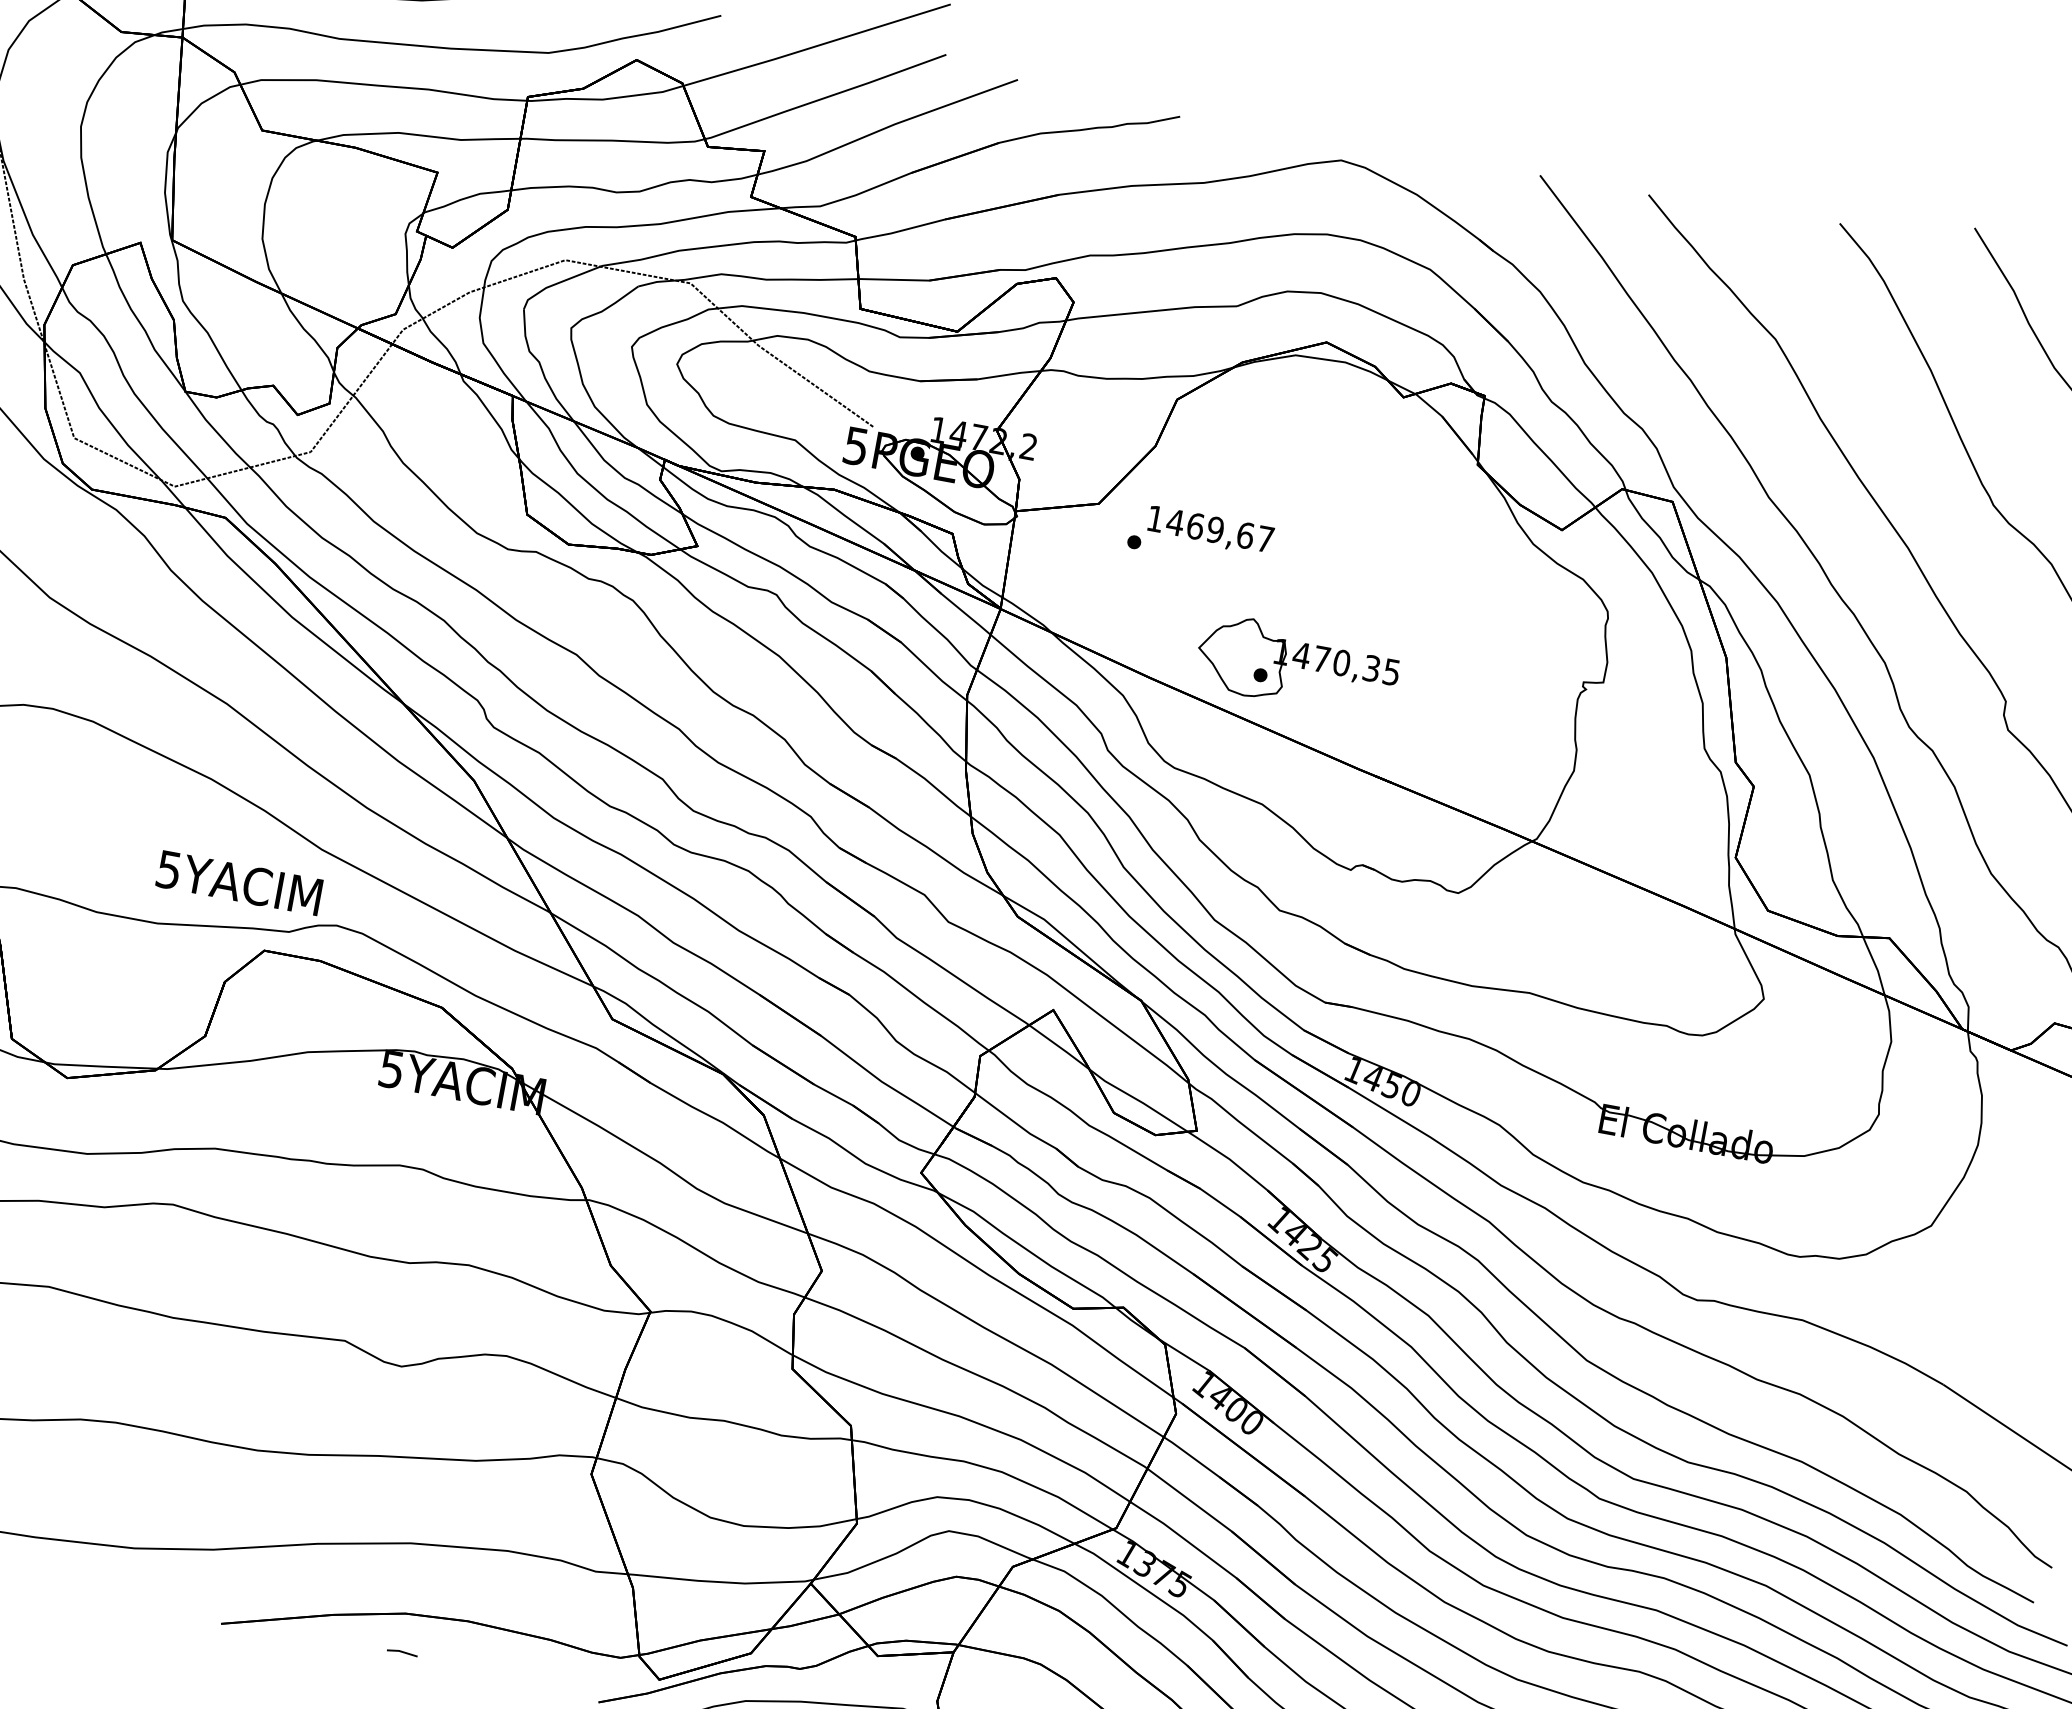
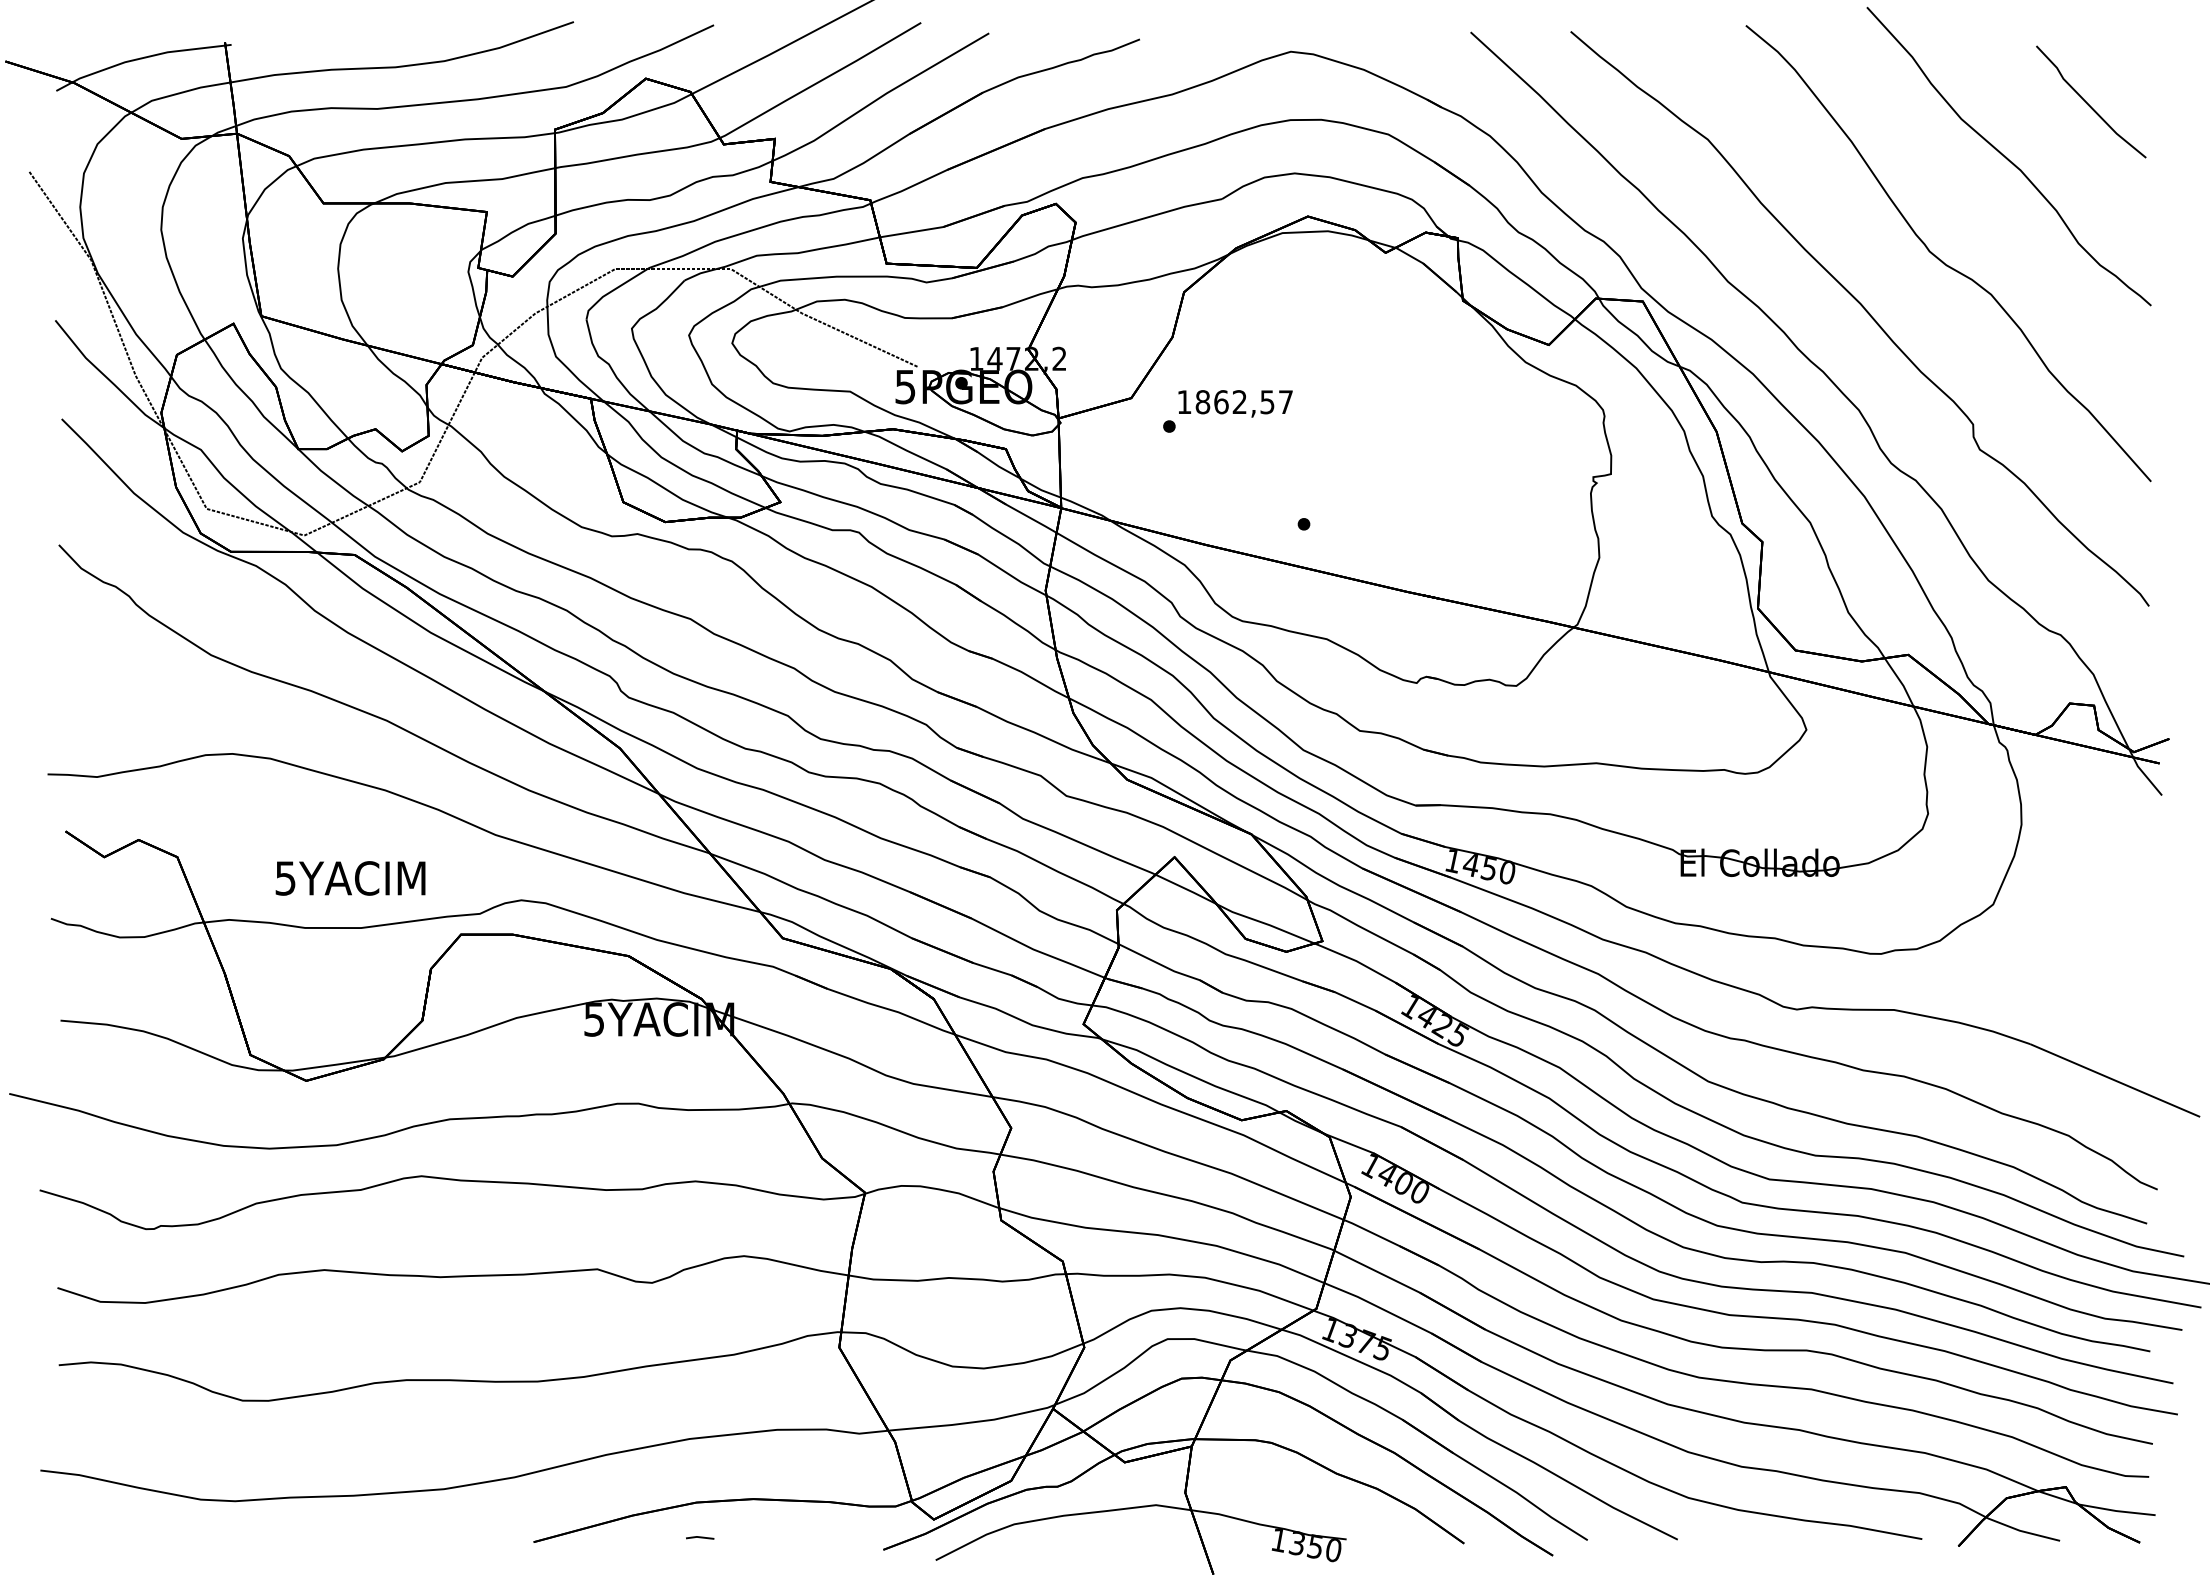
text: (1209, 529) -> (1234, 402), 1469,67 -> 1862,57
part: (1297, 665) -> (1335, 509), removed
text: (239, 883) -> (350, 878), moved

